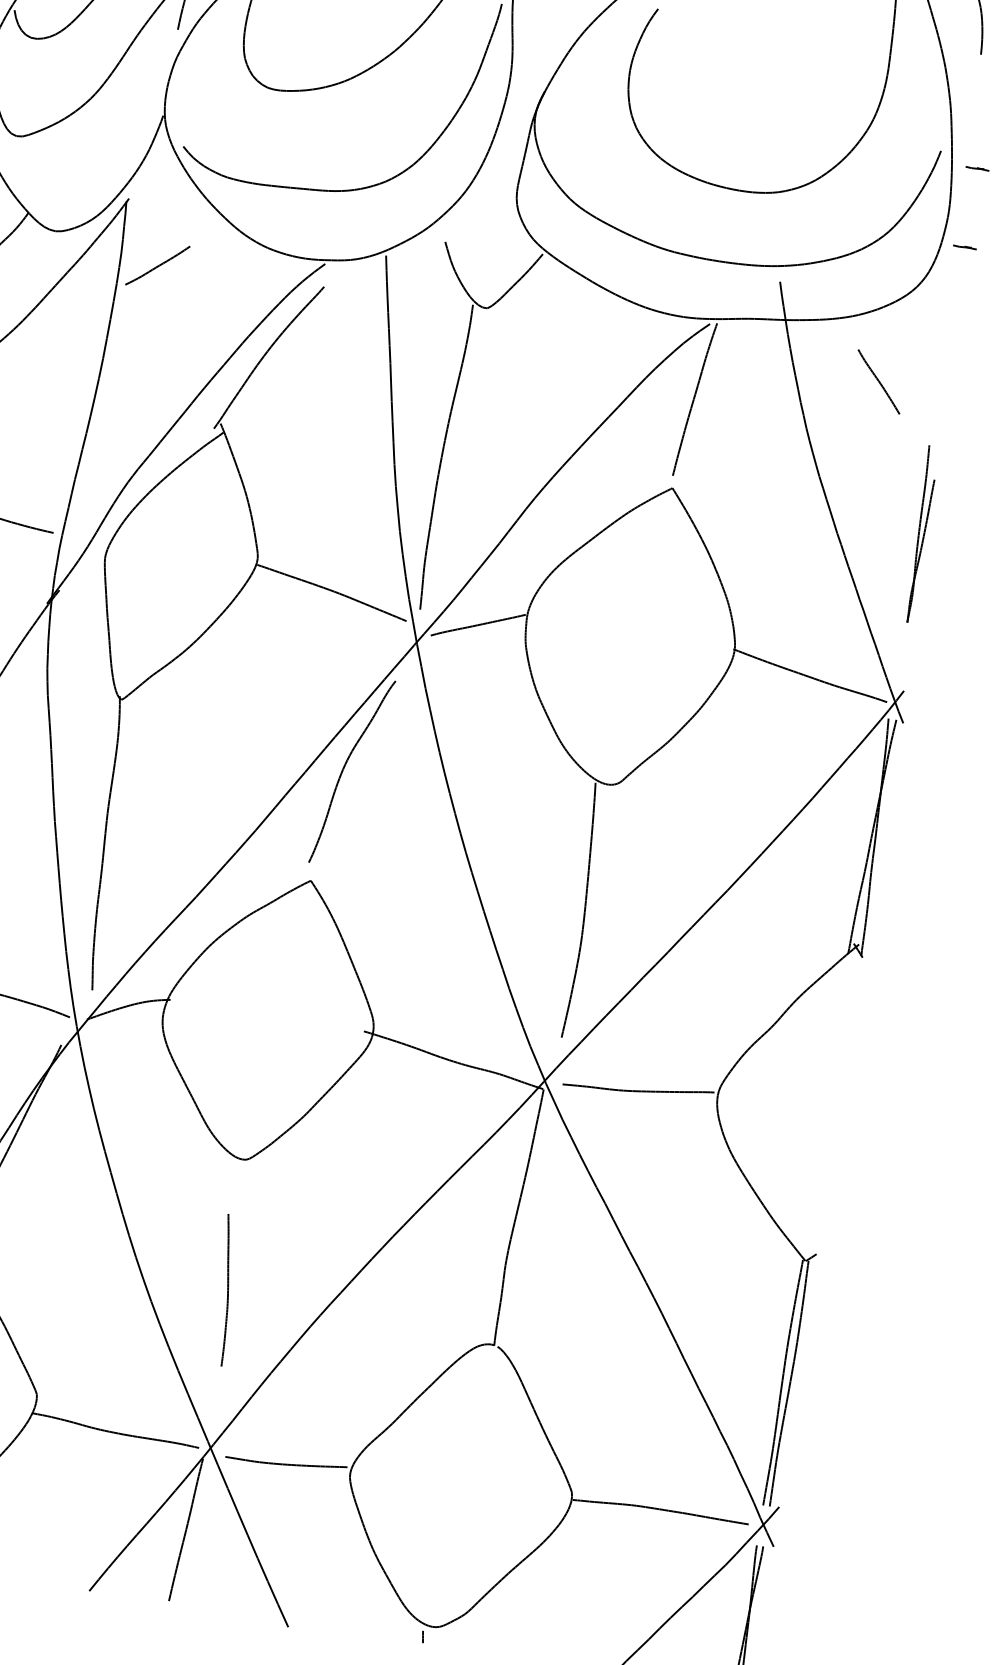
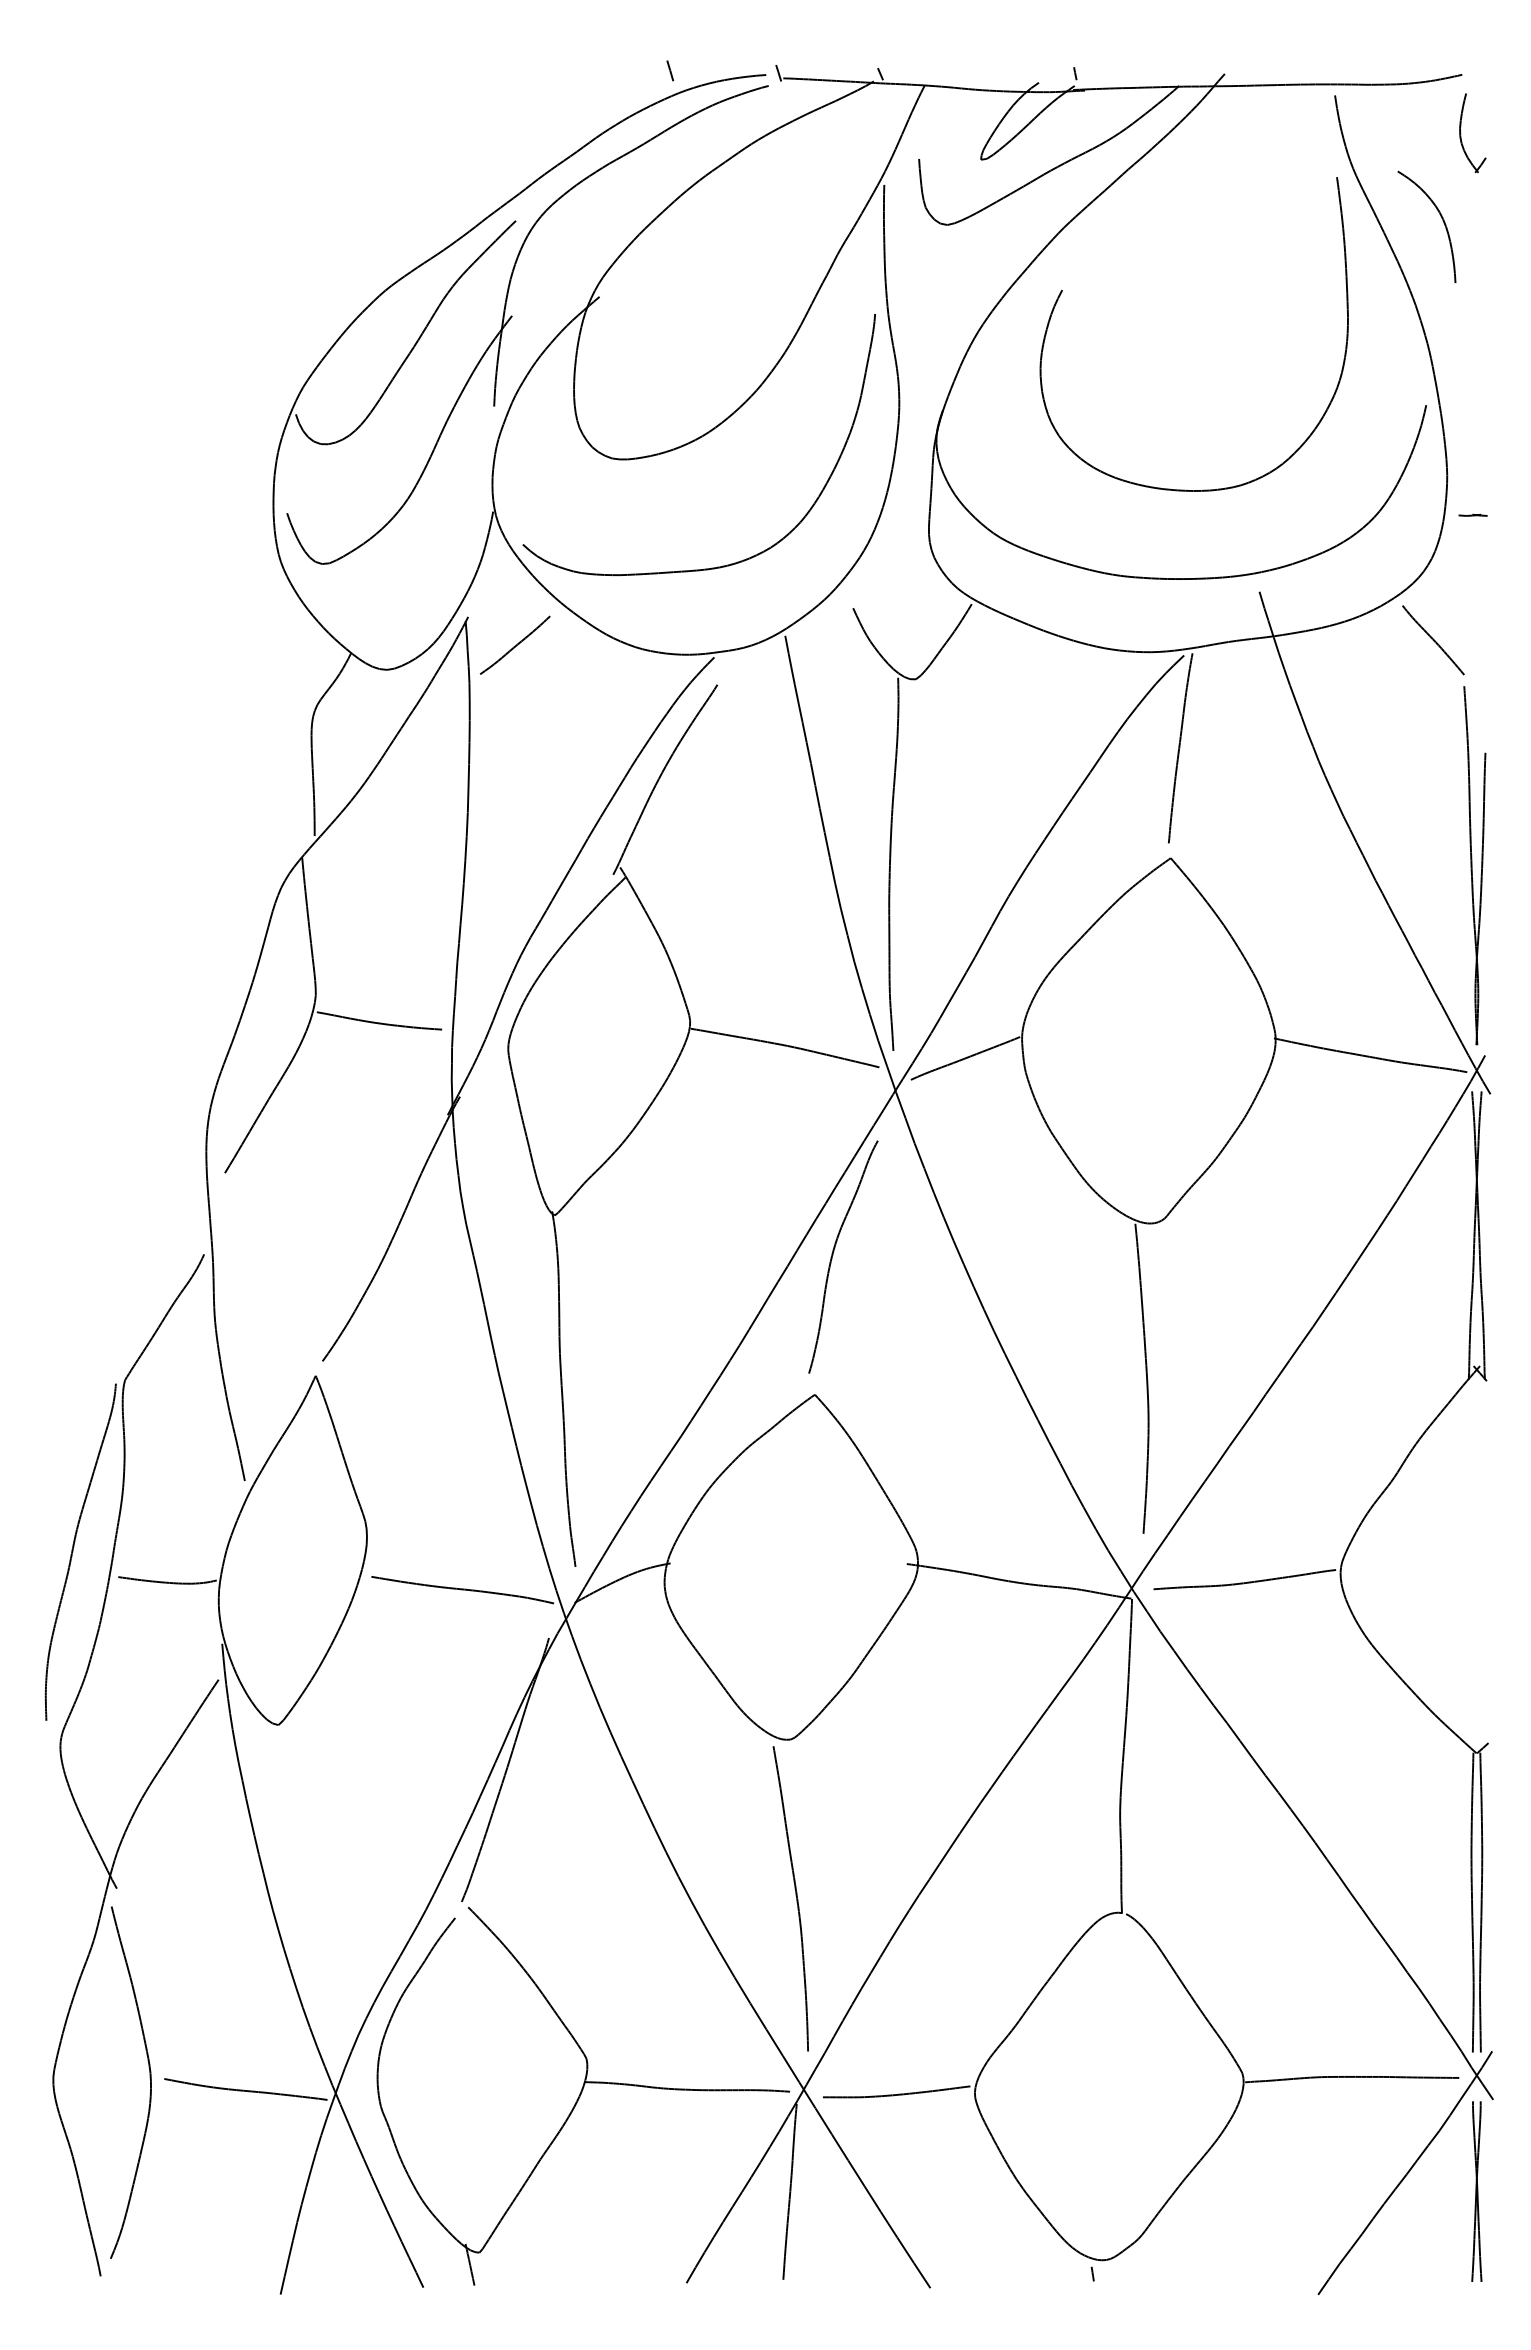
line: (977, 167) -> (1472, 418), removed
part: (157, 264) -> (514, 644), moved
line: (879, 382) -> (1433, 640), moved
part: (920, 533) -> (1474, 865), size x1.67
part: (224, 1289) -> (790, 1898), size x1.67

